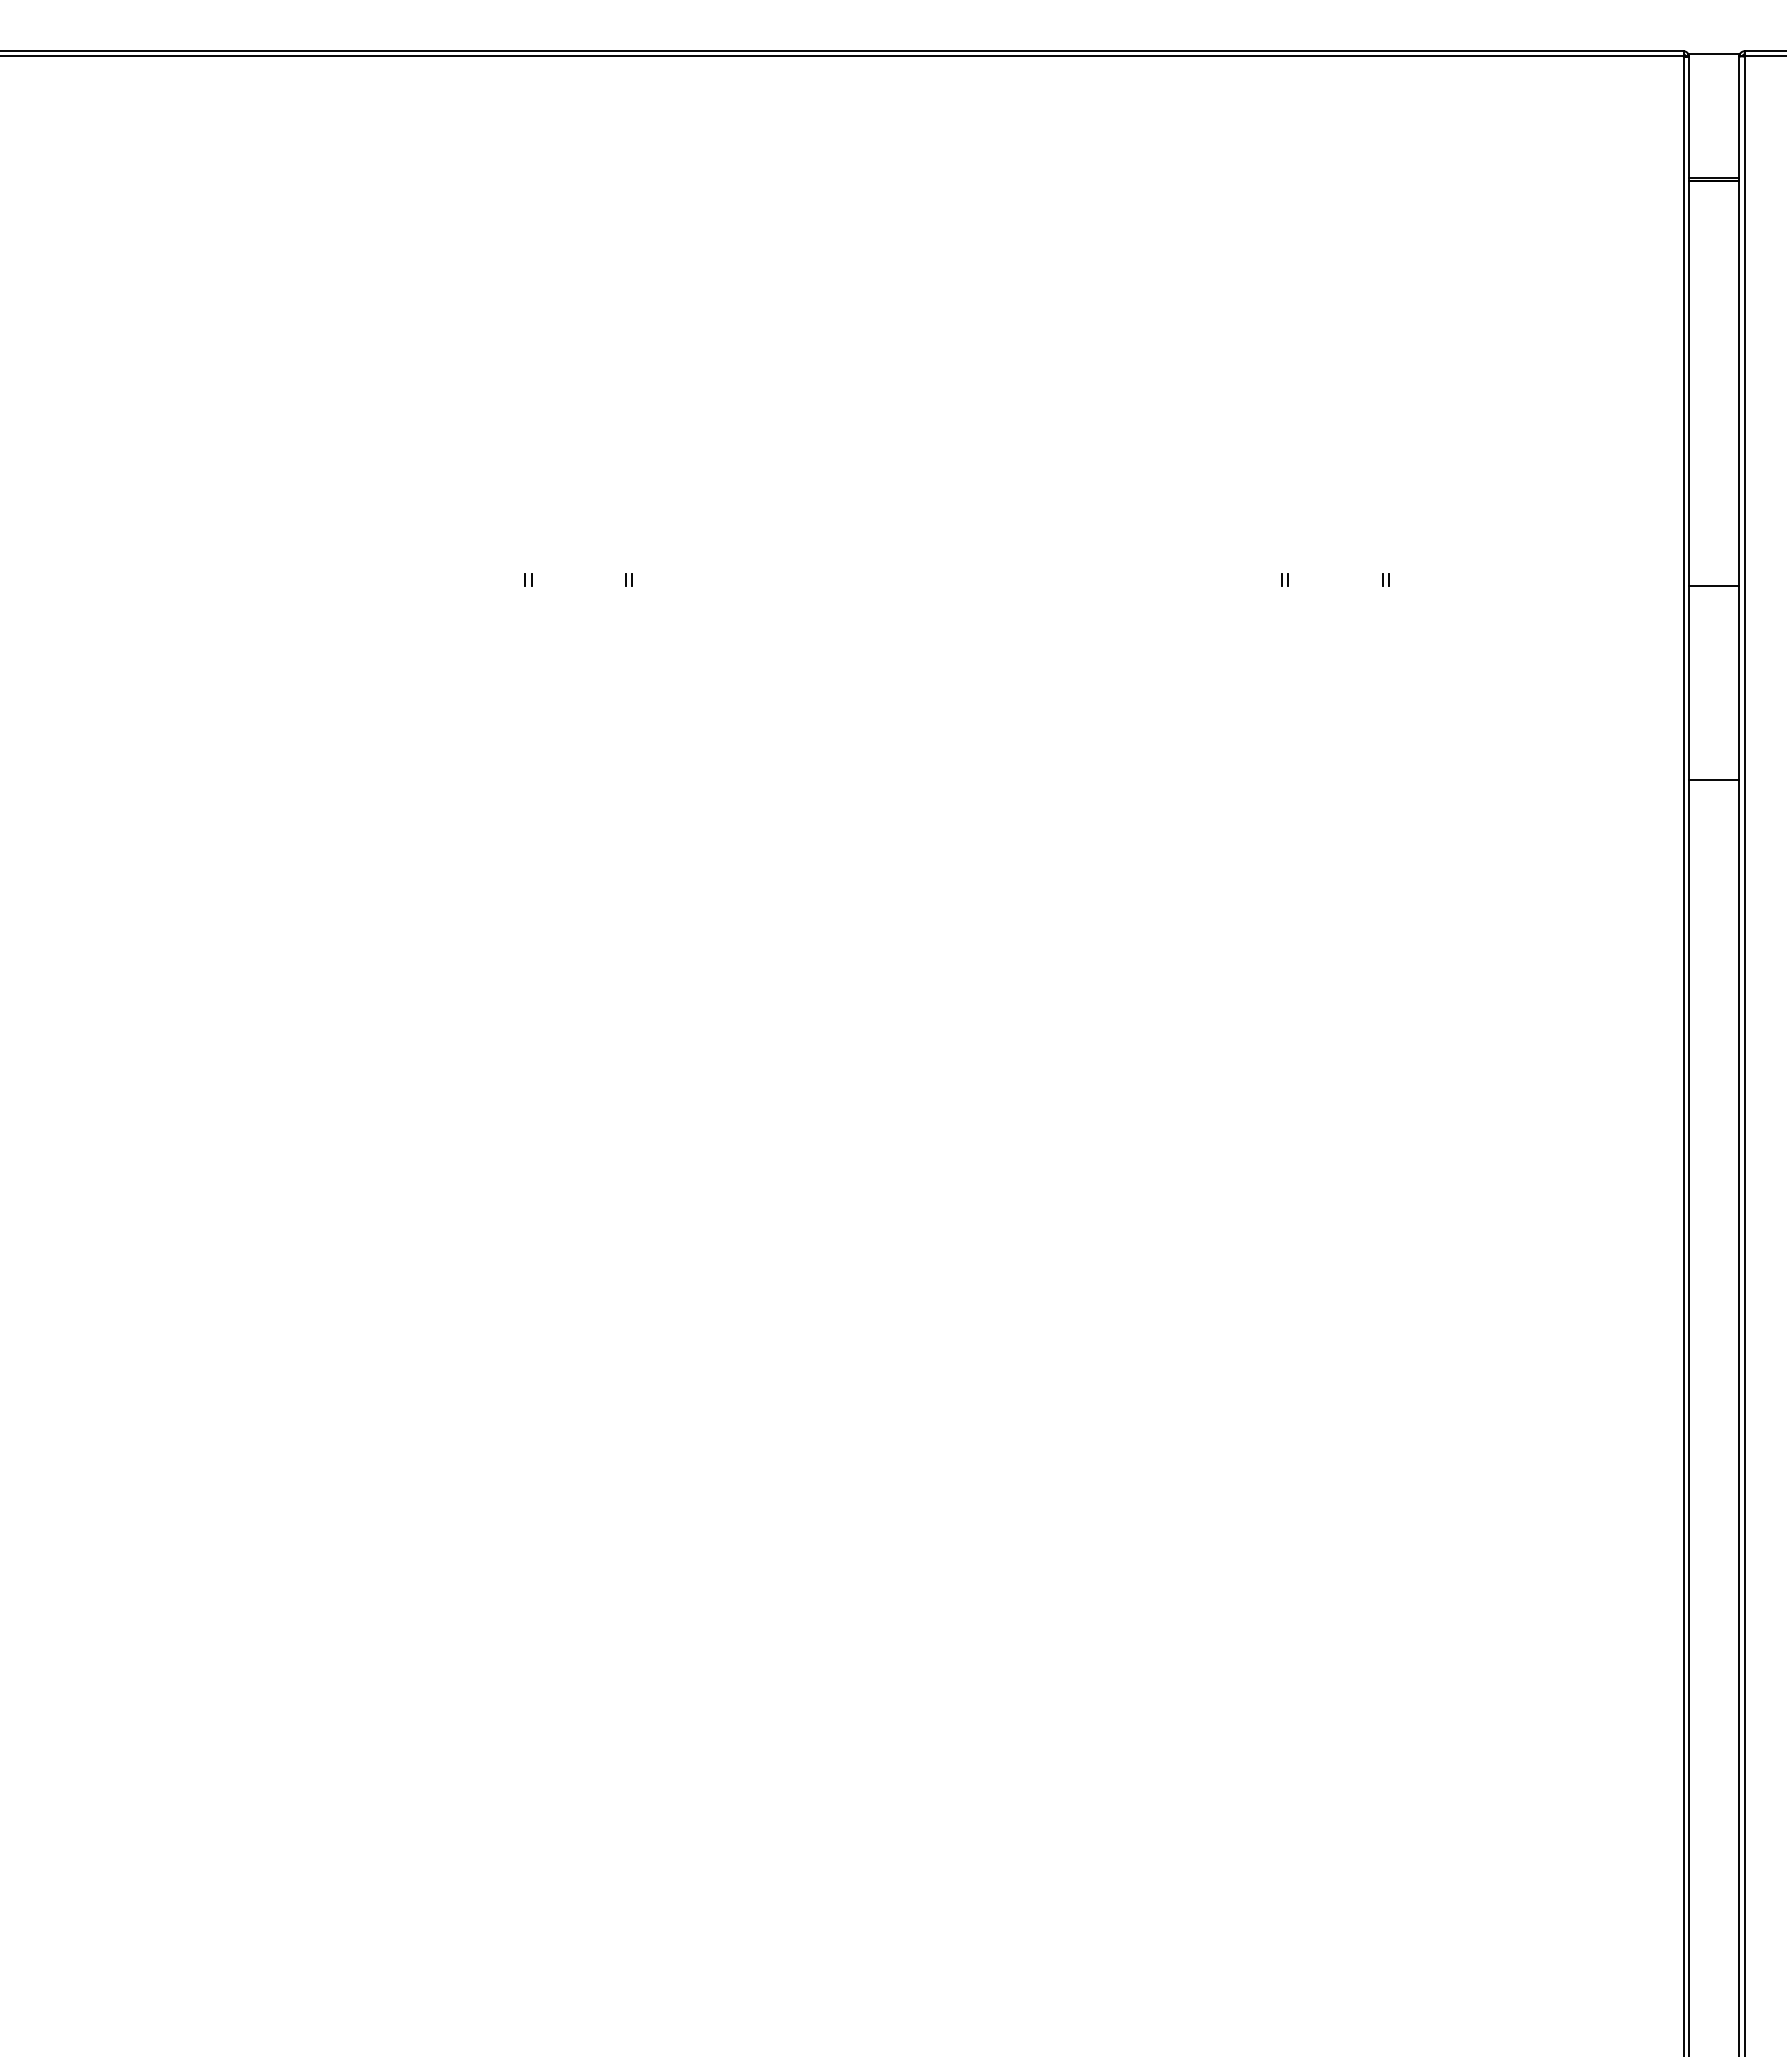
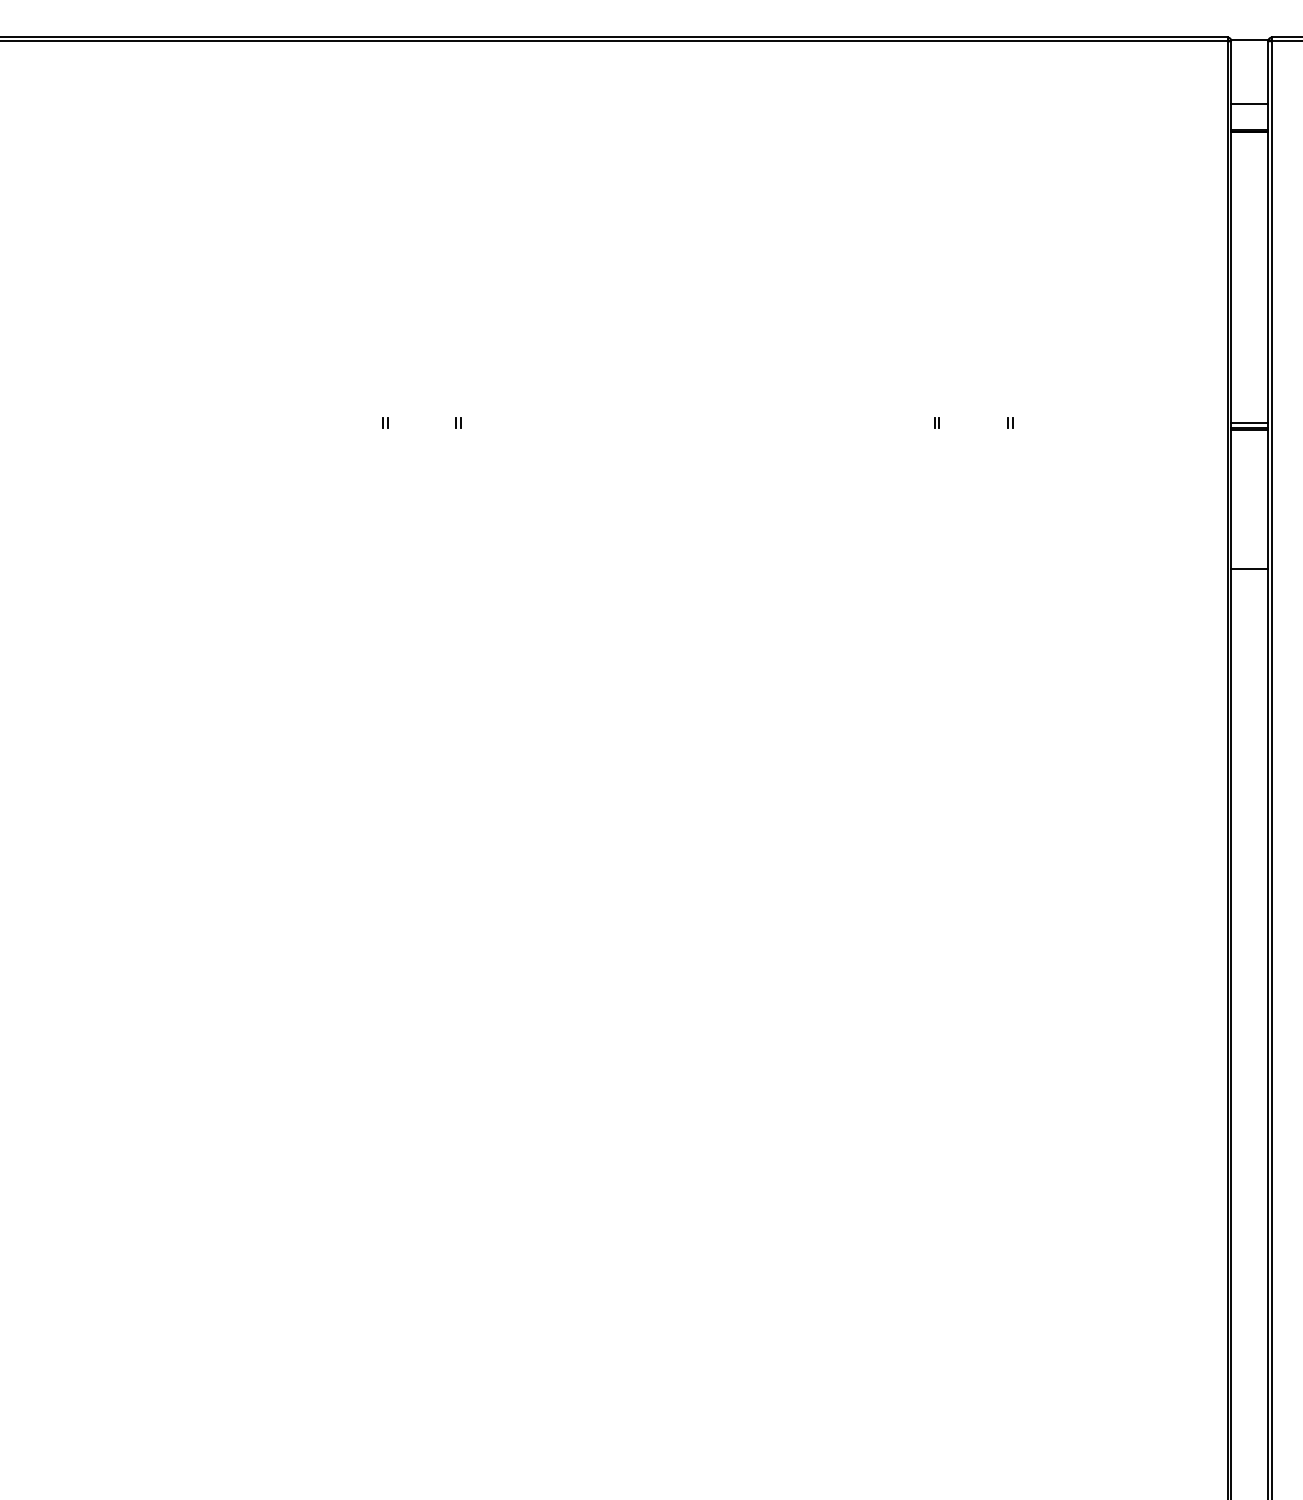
line: (1713, 143) -> (1249, 104), added
line: (1713, 580) -> (1249, 423), added
line: (1713, 589) -> (1249, 429), added

